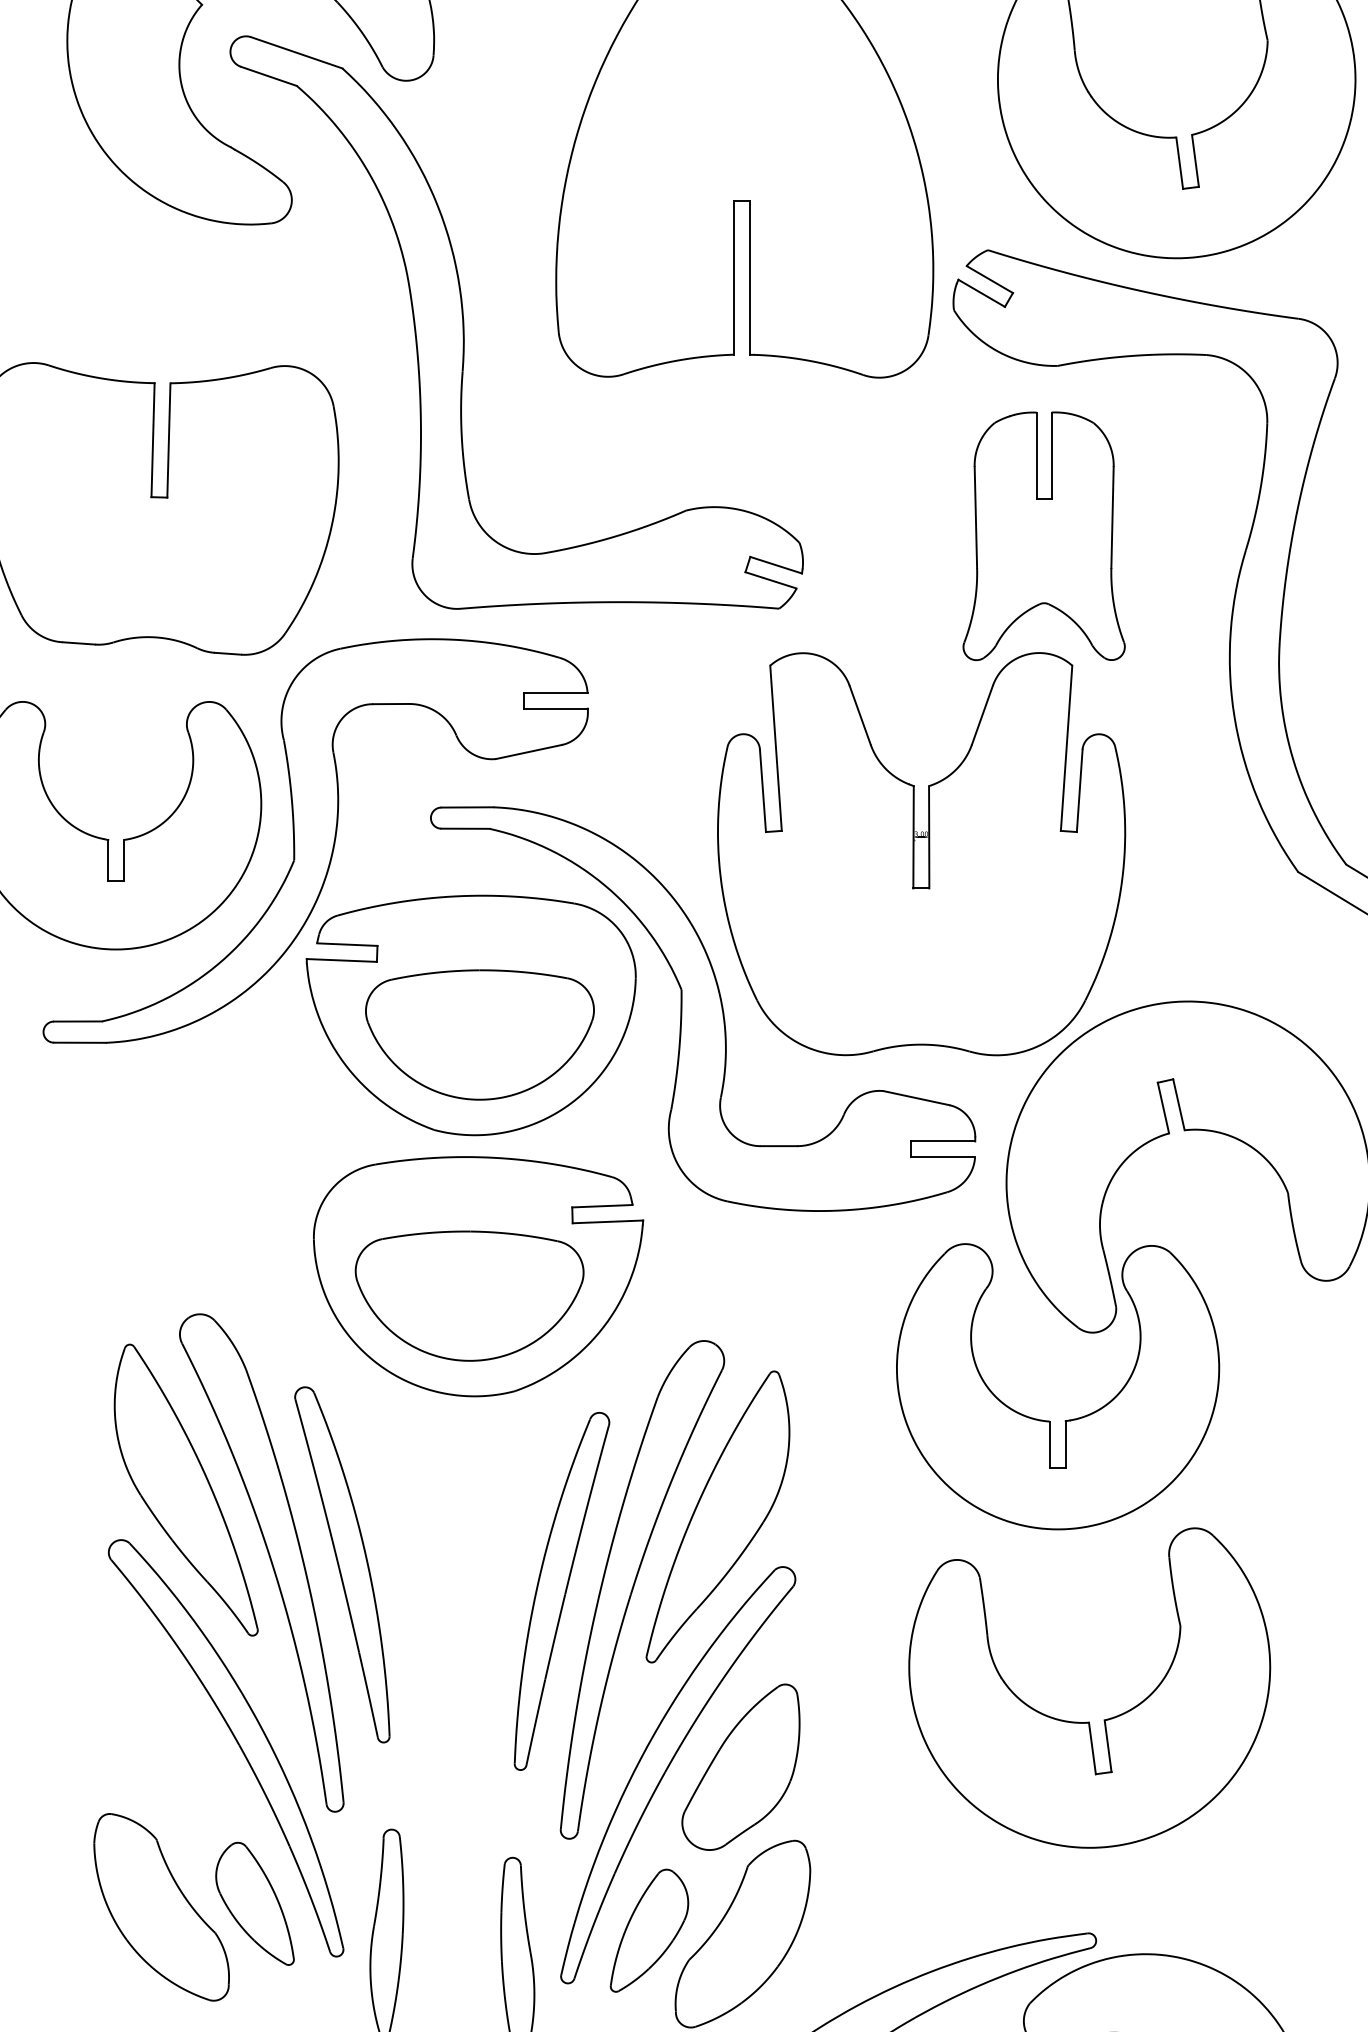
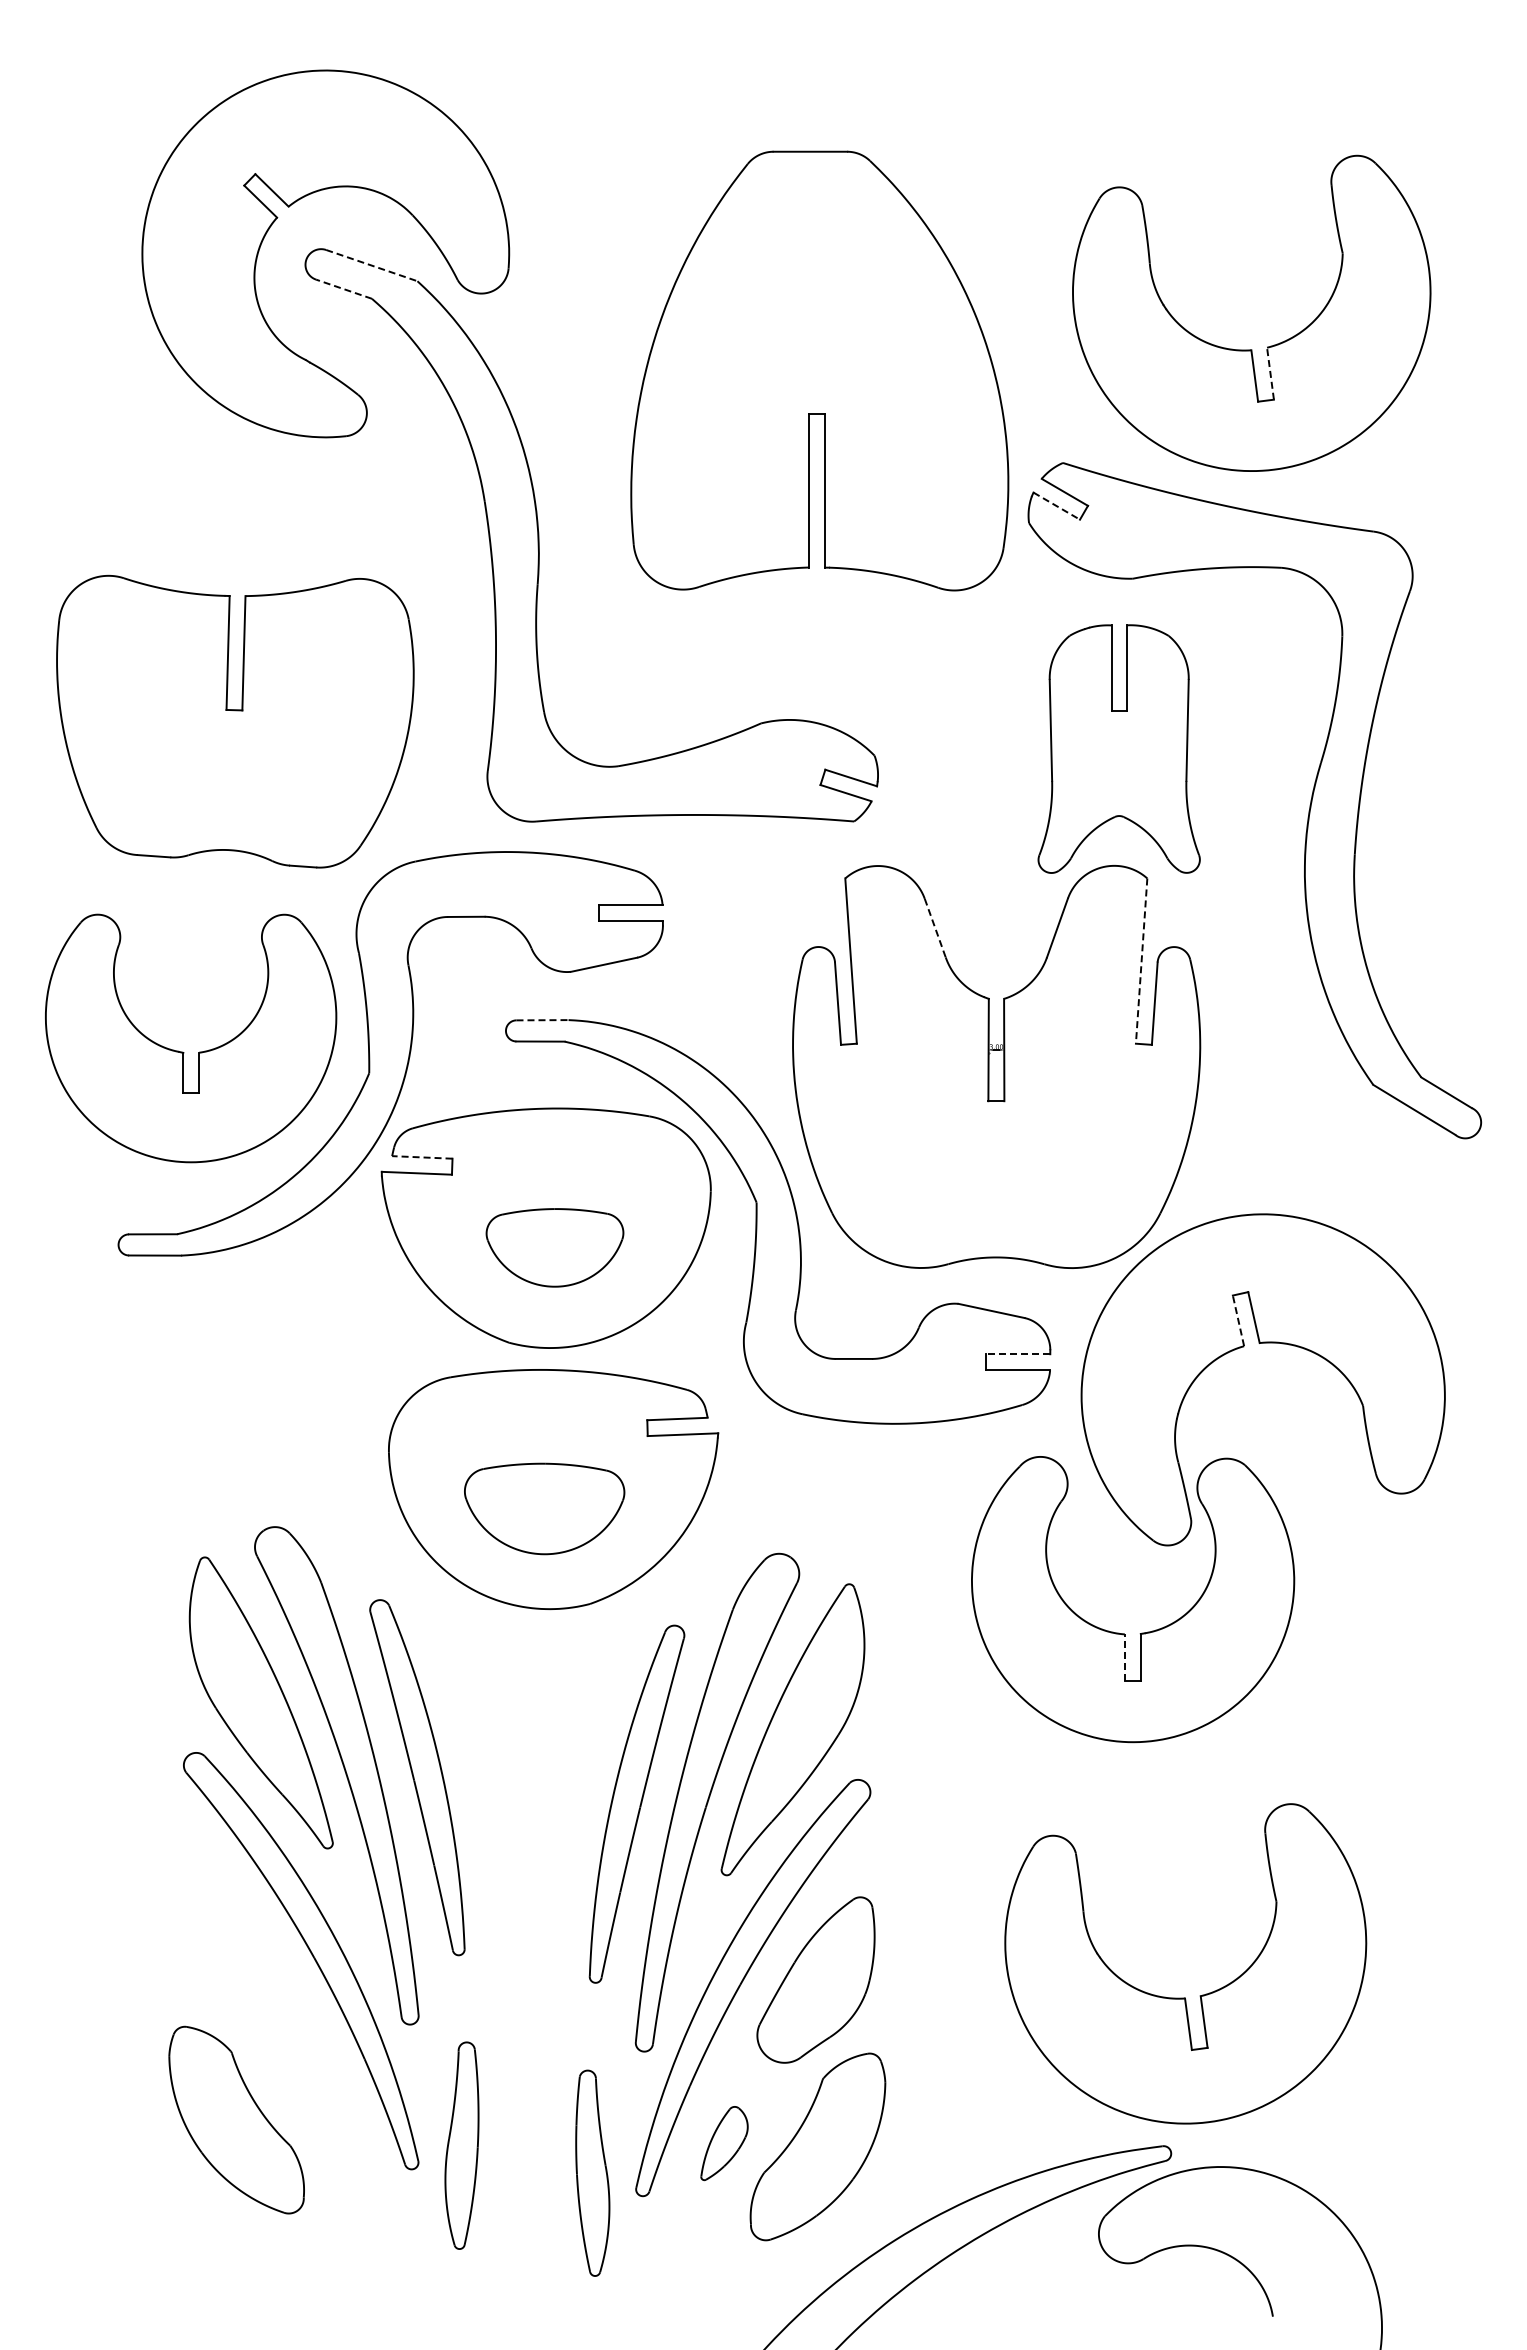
line: (297, 52) -> (372, 265), solid -> dashed
line: (268, 76) -> (343, 289), solid -> dashed
line: (1195, 160) -> (1270, 373), solid -> dashed
line: (981, 293) -> (1056, 506), solid -> dashed
line: (860, 715) -> (935, 928), solid -> dashed
line: (1066, 748) -> (1141, 961), solid -> dashed
line: (468, 807) -> (543, 1020), solid -> dashed
line: (346, 944) -> (421, 1157), solid -> dashed
part: (479, 1034) -> (554, 1247), size x0.6
line: (1163, 1107) -> (1238, 1320), solid -> dashed
line: (943, 1141) -> (1018, 1354), solid -> dashed
part: (469, 1295) -> (544, 1508), size x0.7
line: (1049, 1443) -> (1124, 1656), solid -> dashed
part: (1089, 1721) -> (1185, 1997), moved
part: (254, 1903) -> (329, 2116), removed
part: (649, 1930) -> (724, 2143), size x0.6

